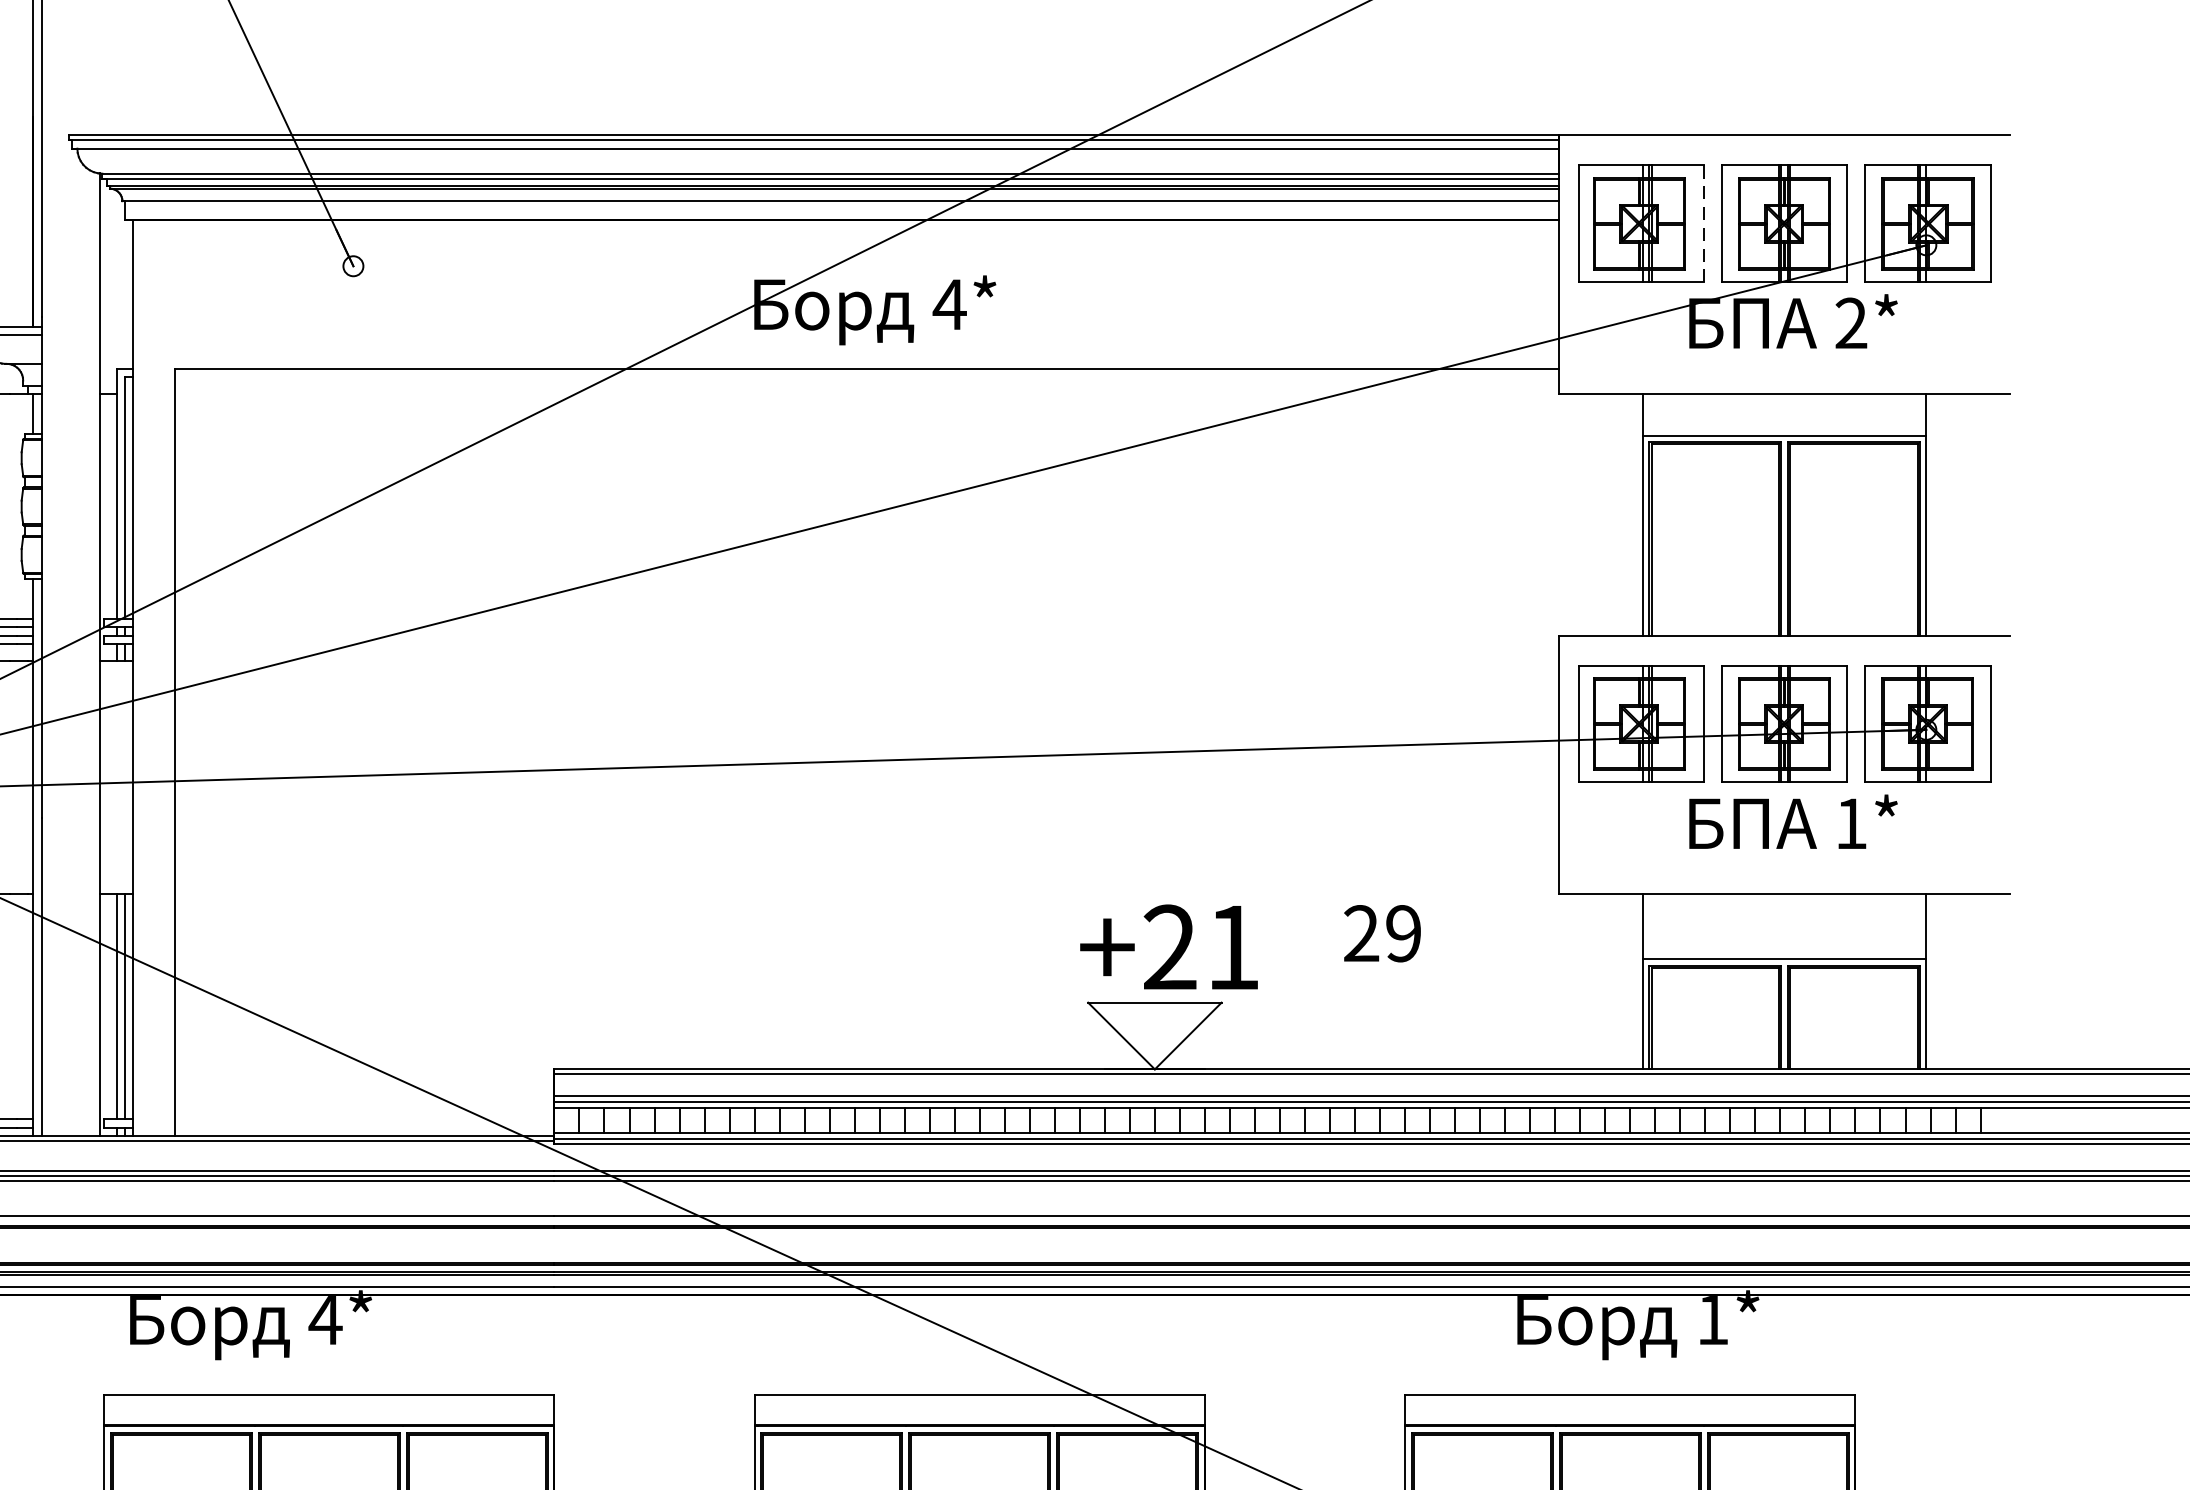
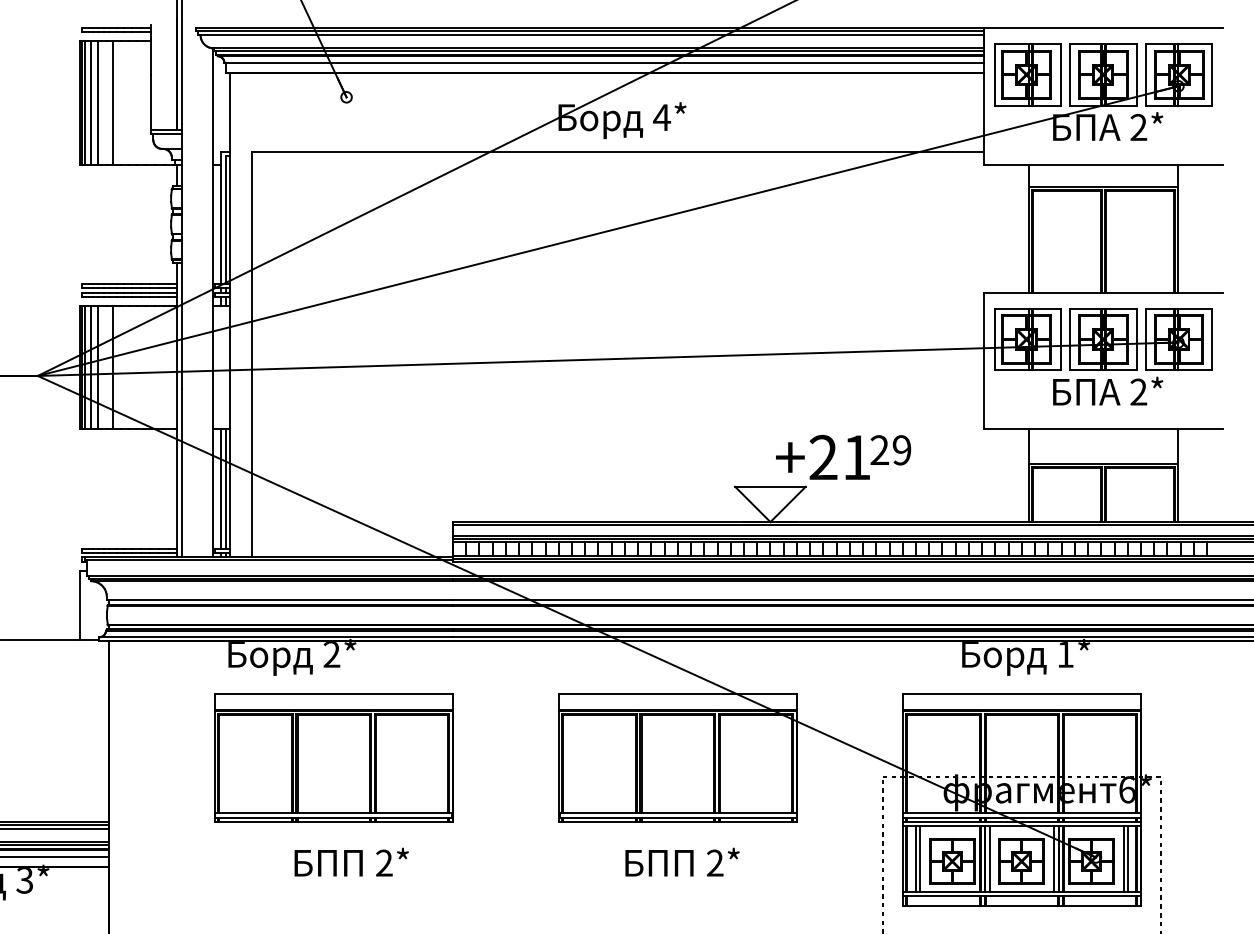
line: (1703, 223) -> (1060, 74), dashed -> solid
text: (1850, 822) -> (1138, 391), 1* -> 2*
text: (1168, 945) -> (822, 456), moved
text: (324, 1319) -> (331, 654), 4* -> 2*

